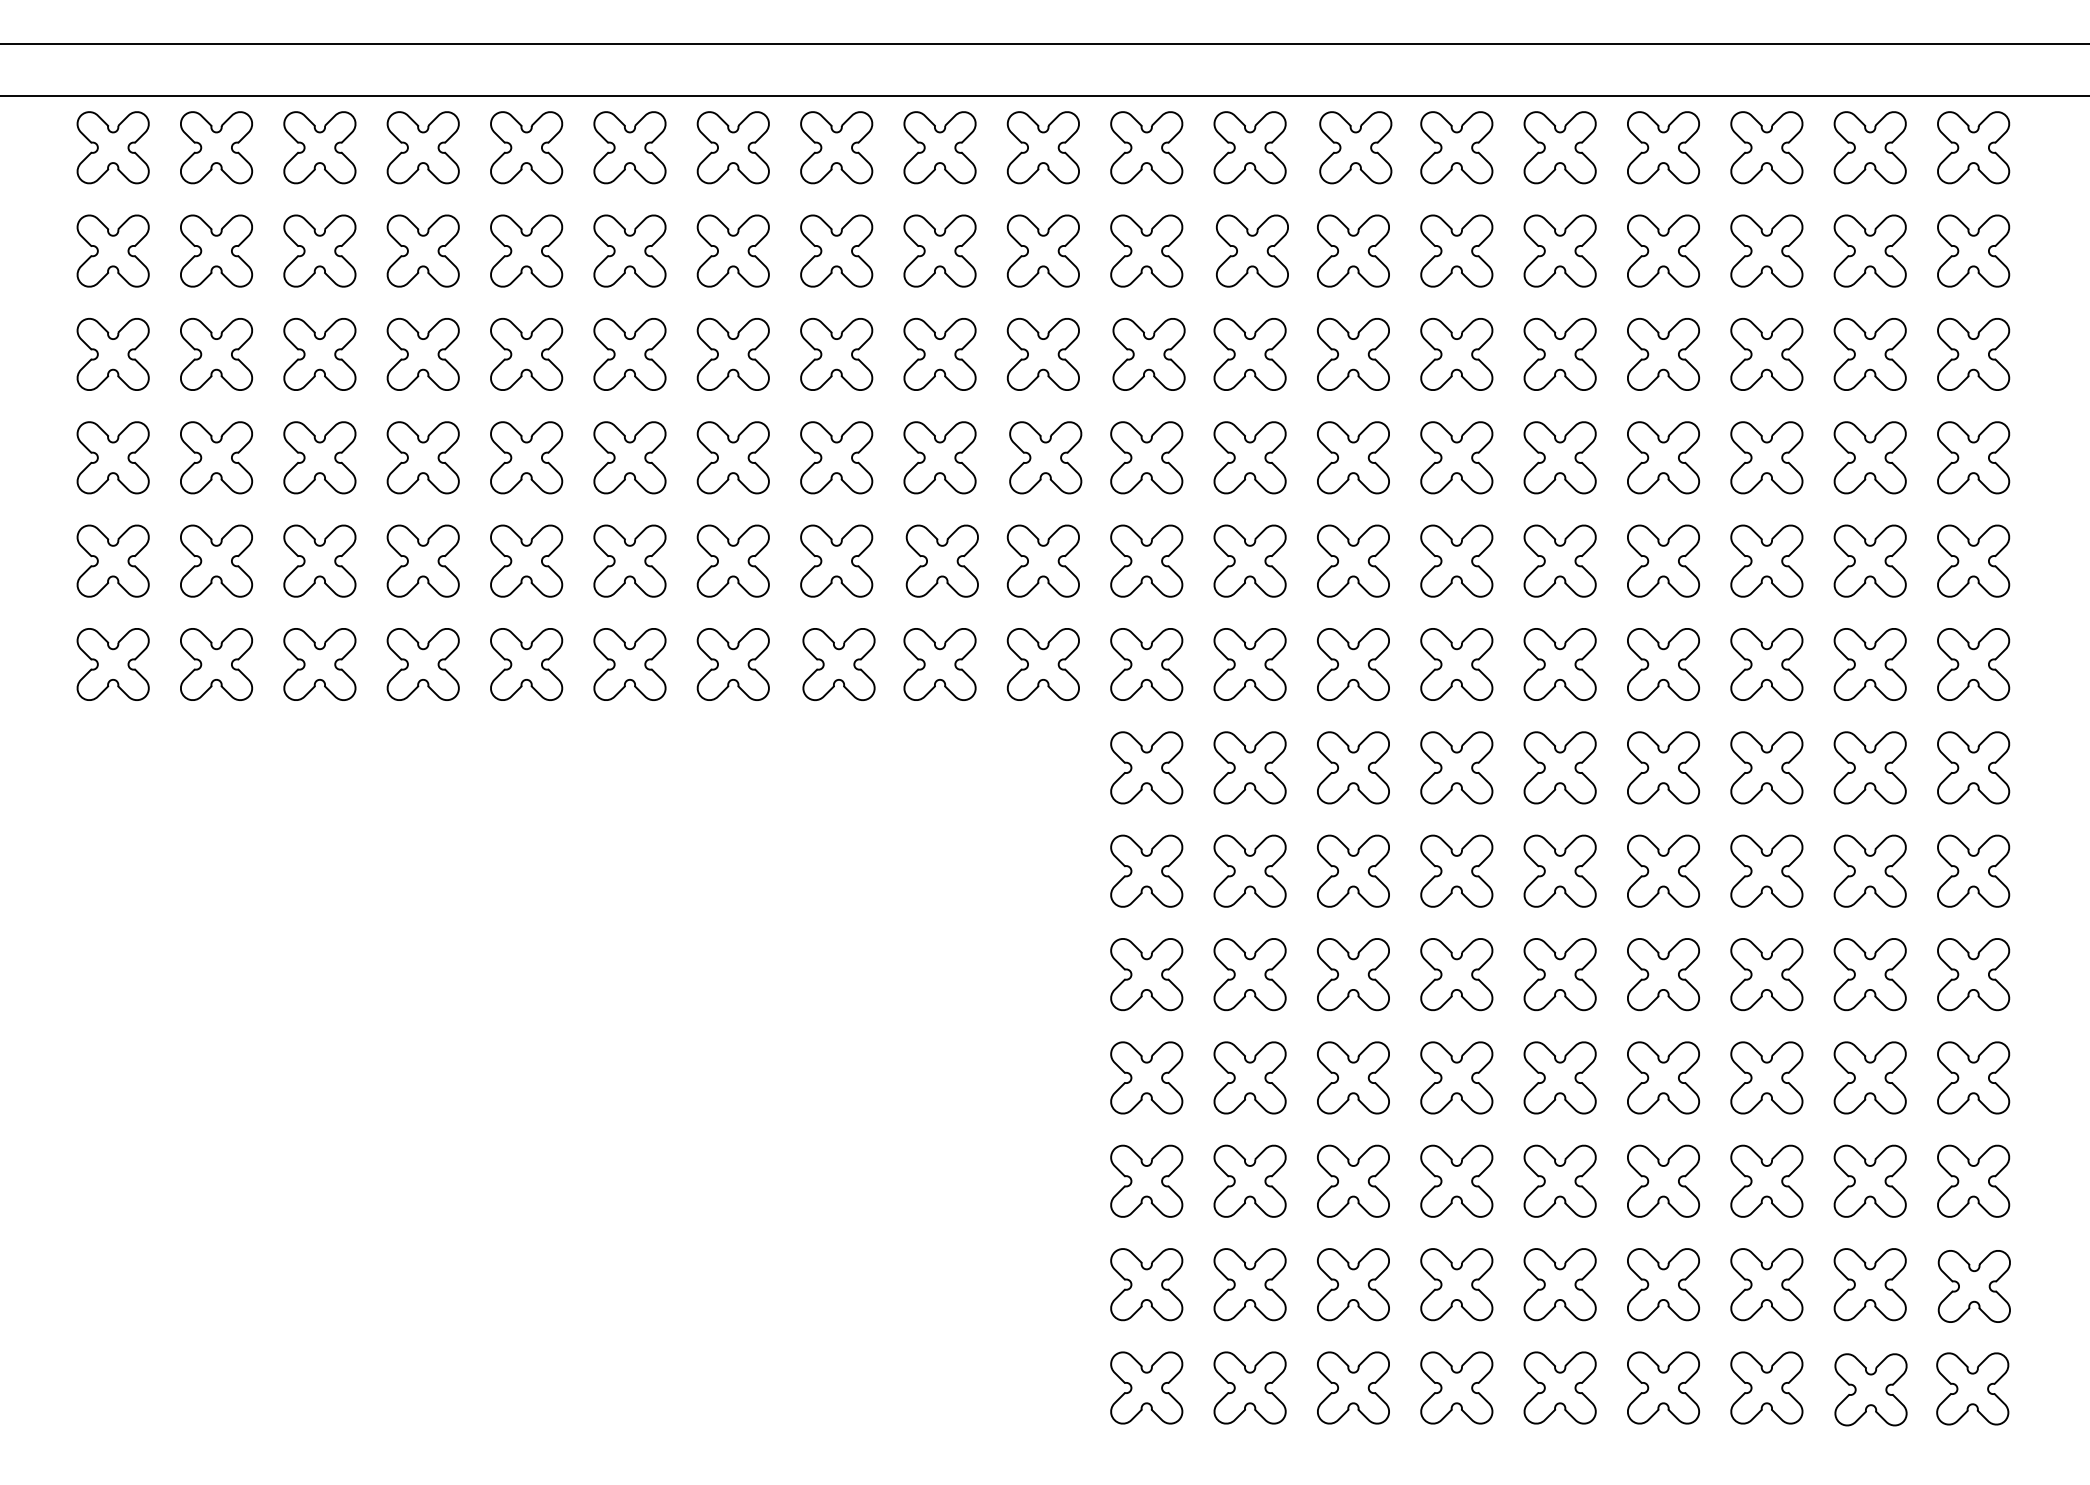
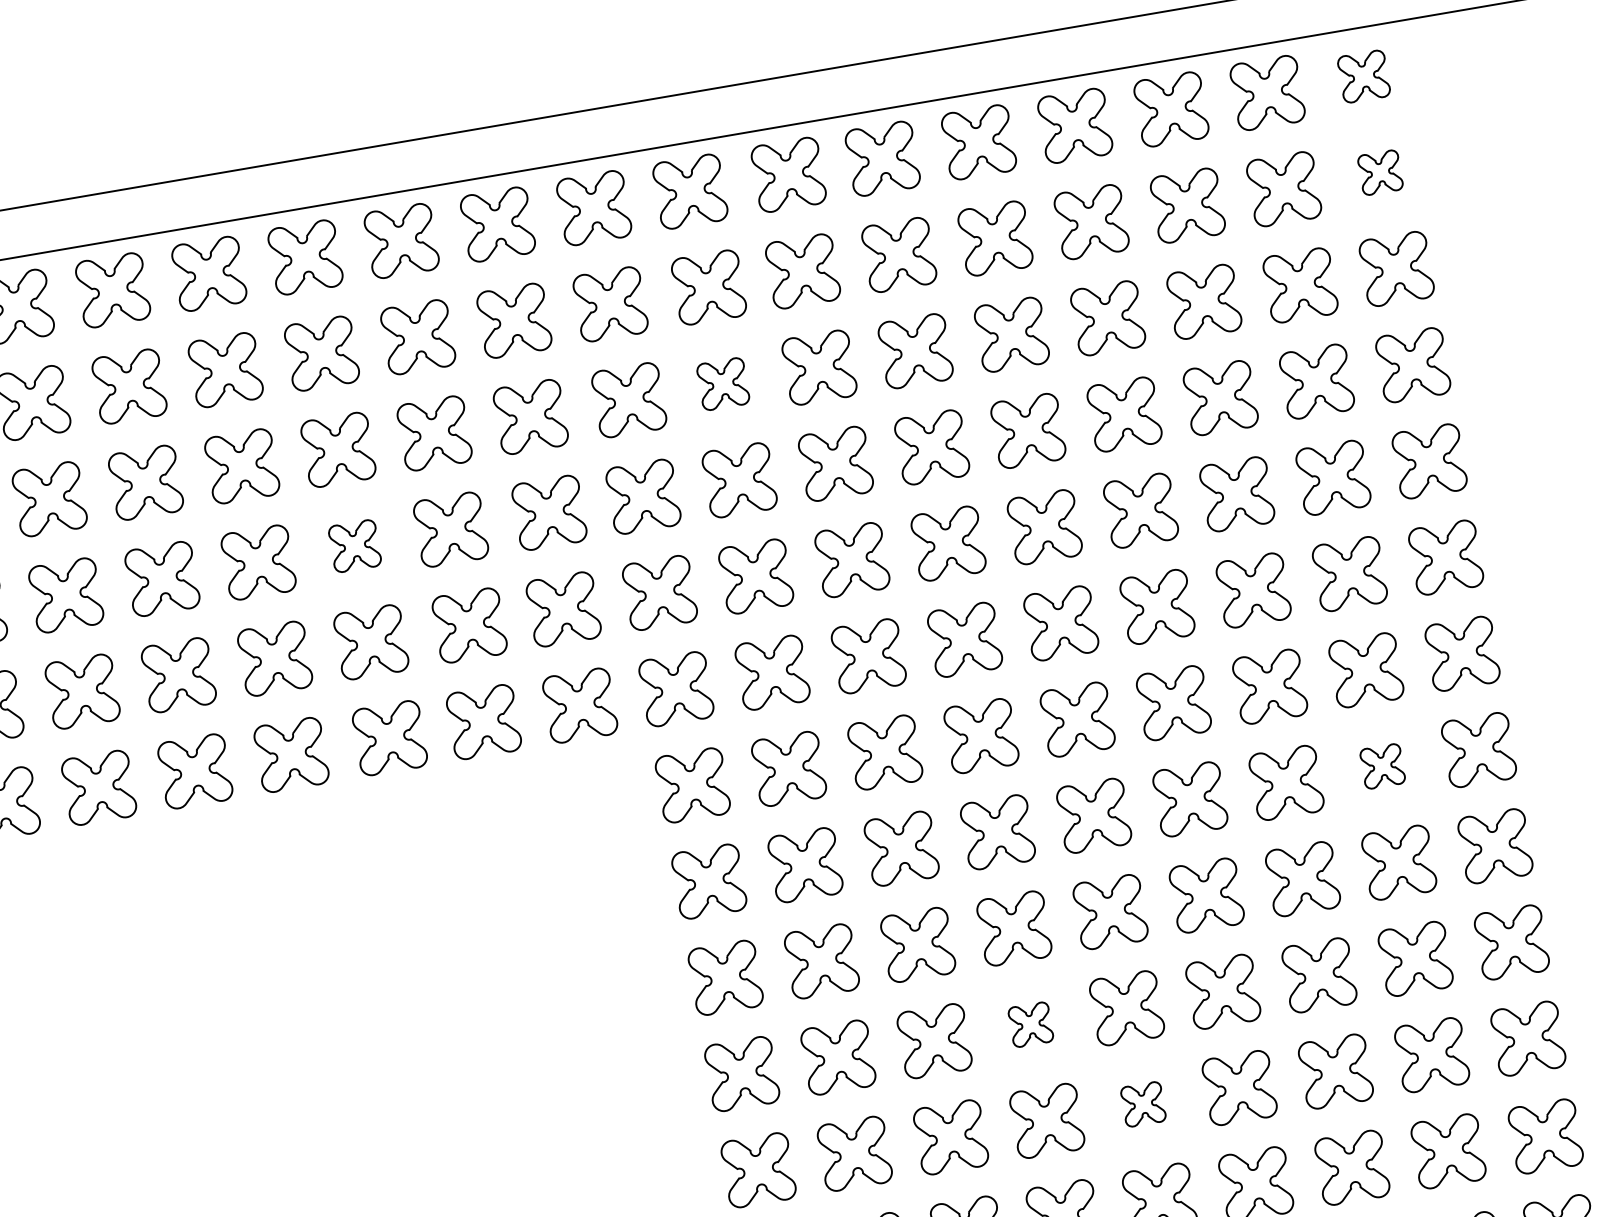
part: (1973, 147) -> (1363, 76), size x0.7
part: (1973, 250) -> (1380, 172), size x0.6
part: (1249, 354) -> (722, 384), size x0.7
part: (836, 457) -> (354, 545), size x0.7
part: (1869, 870) -> (1382, 765), size x0.6
part: (1456, 1077) -> (1030, 1024), size x0.6
part: (1559, 1180) -> (1142, 1103), size x0.6

